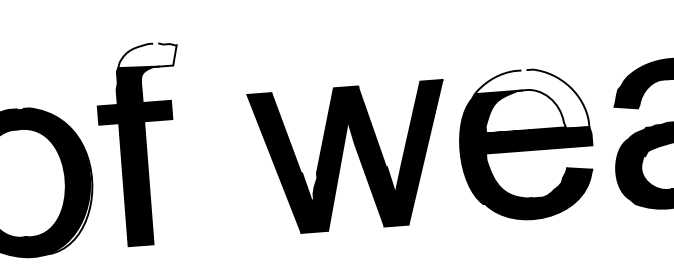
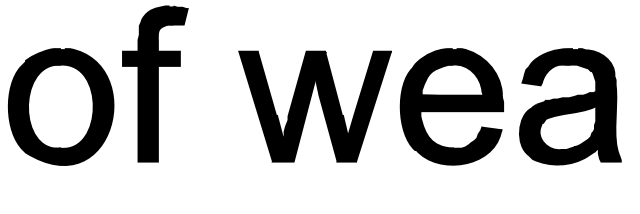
fill: (147, 55) -> (164, 15), added
fill: (531, 100) -> (458, 72), added

